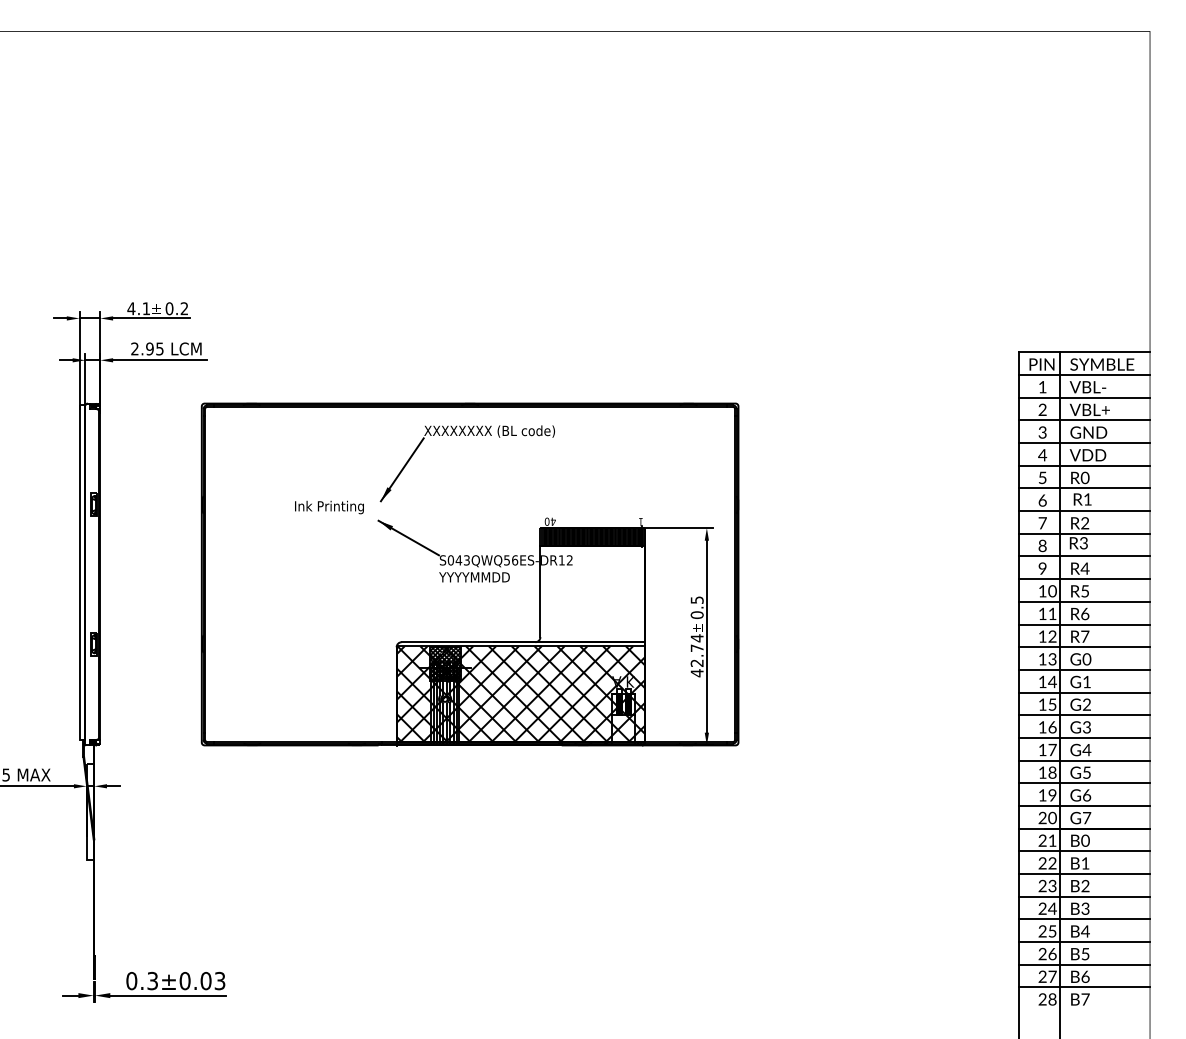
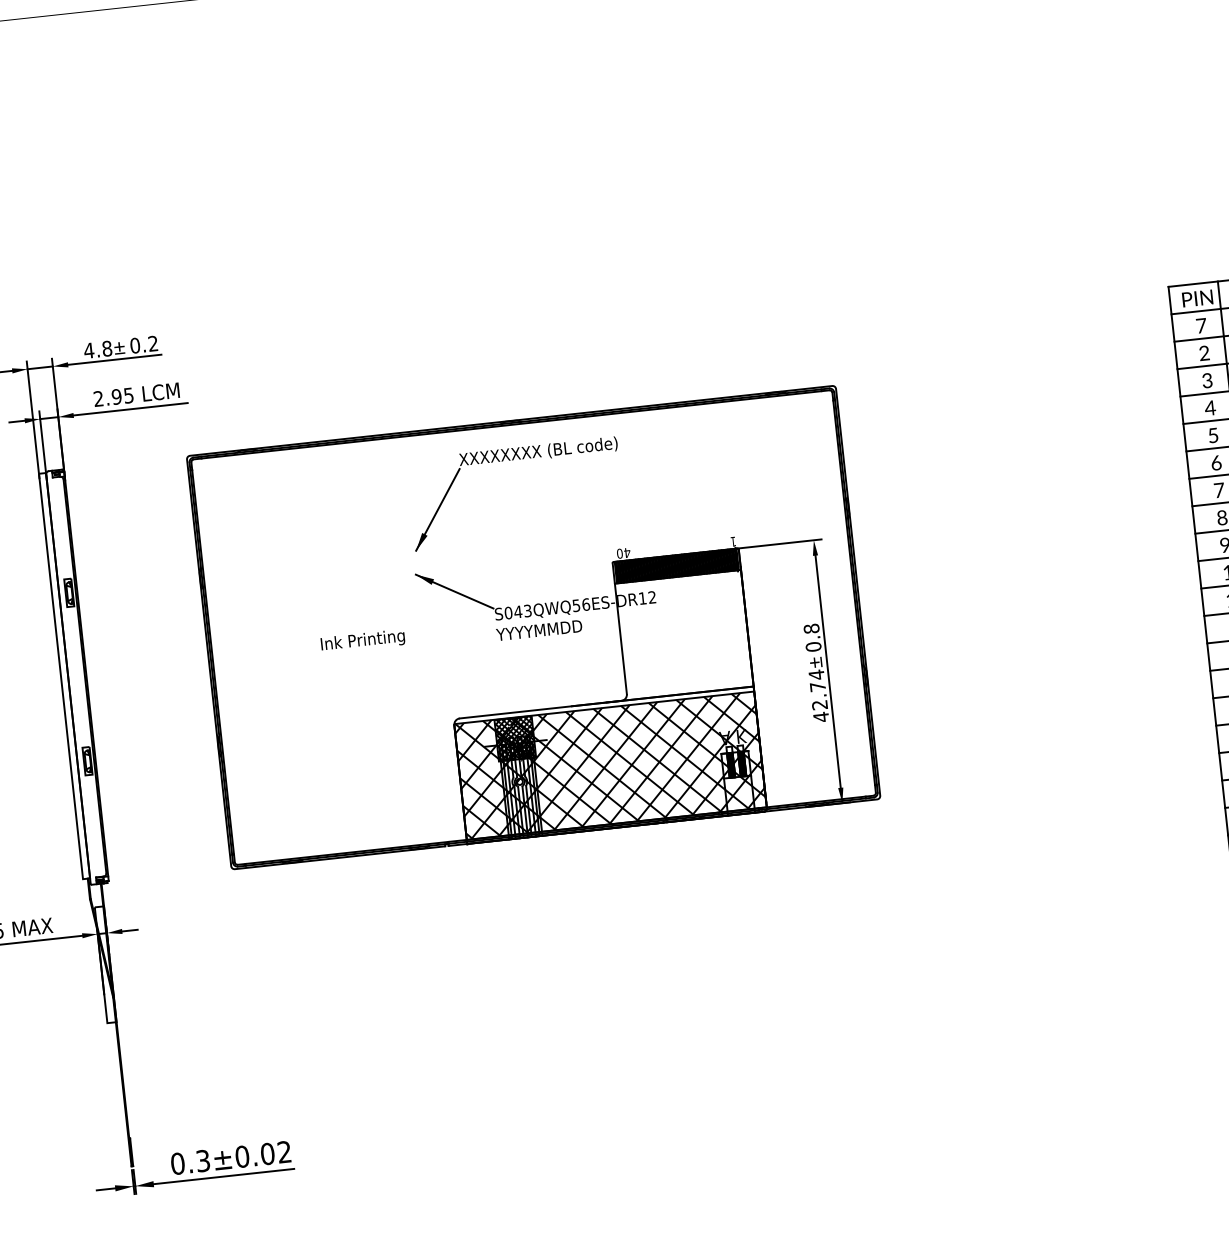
text: (146, 308) -> (107, 348), 4.1 -> 4.8
text: (1042, 387) -> (1201, 326), 1 -> 7
text: (329, 507) -> (363, 641), moved
text: (696, 599) -> (810, 628), 0.5 -> 0.8
text: (219, 981) -> (284, 1152), 0.3±0.03 -> 0.3±0.02

